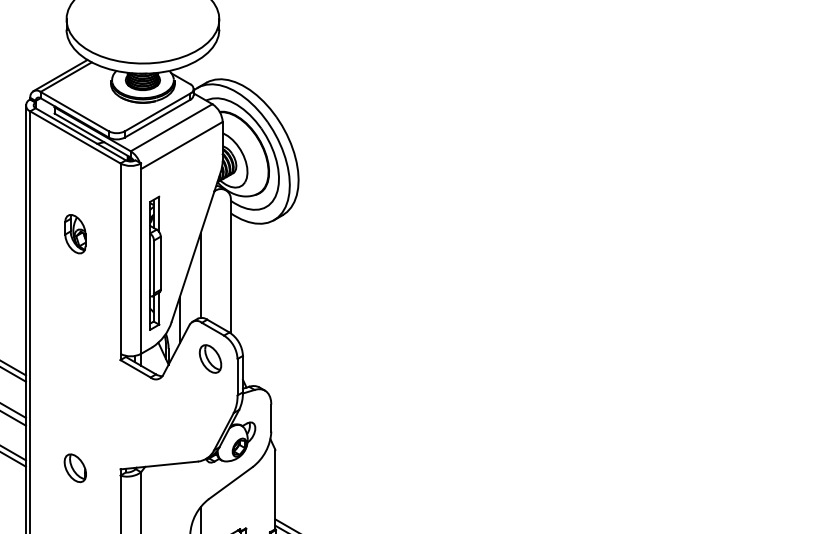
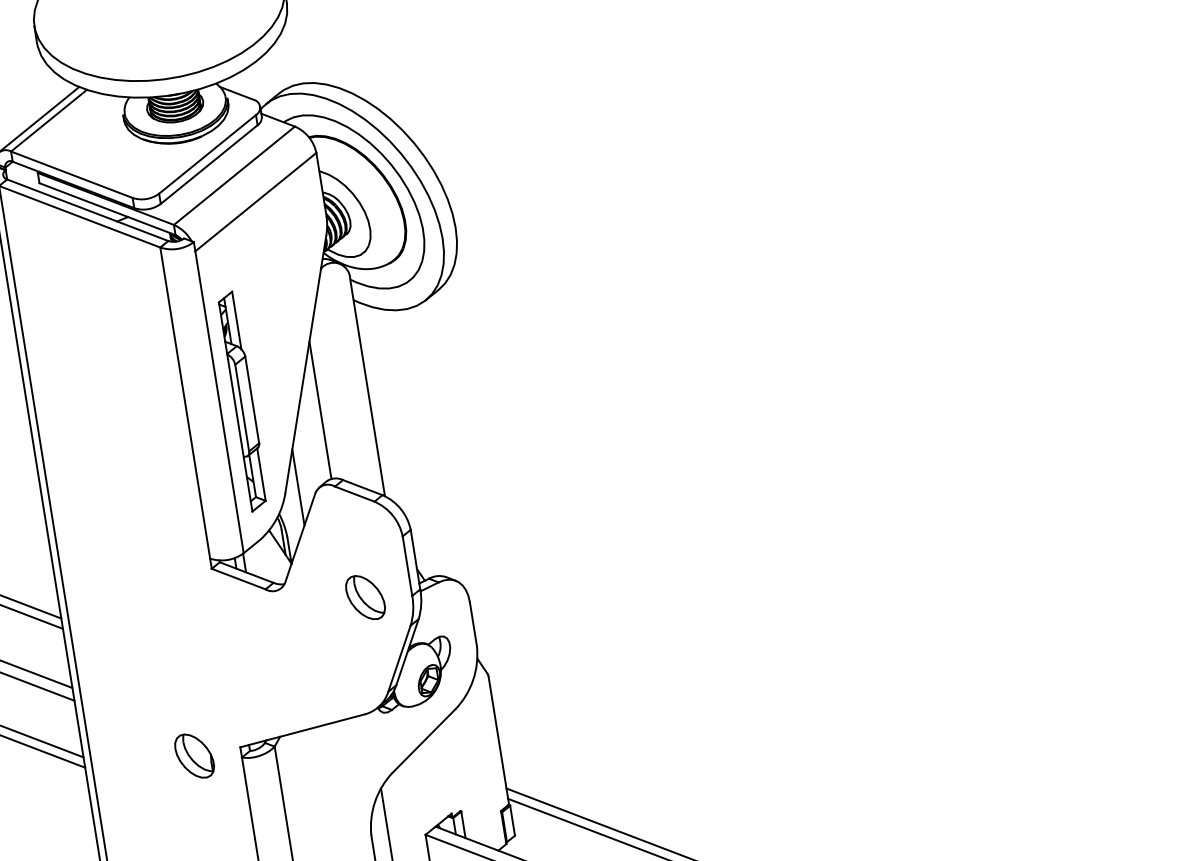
part: (75, 234) -> (105, 375), removed
part: (210, 358) -> (365, 596), moved
part: (74, 468) -> (193, 756), moved

